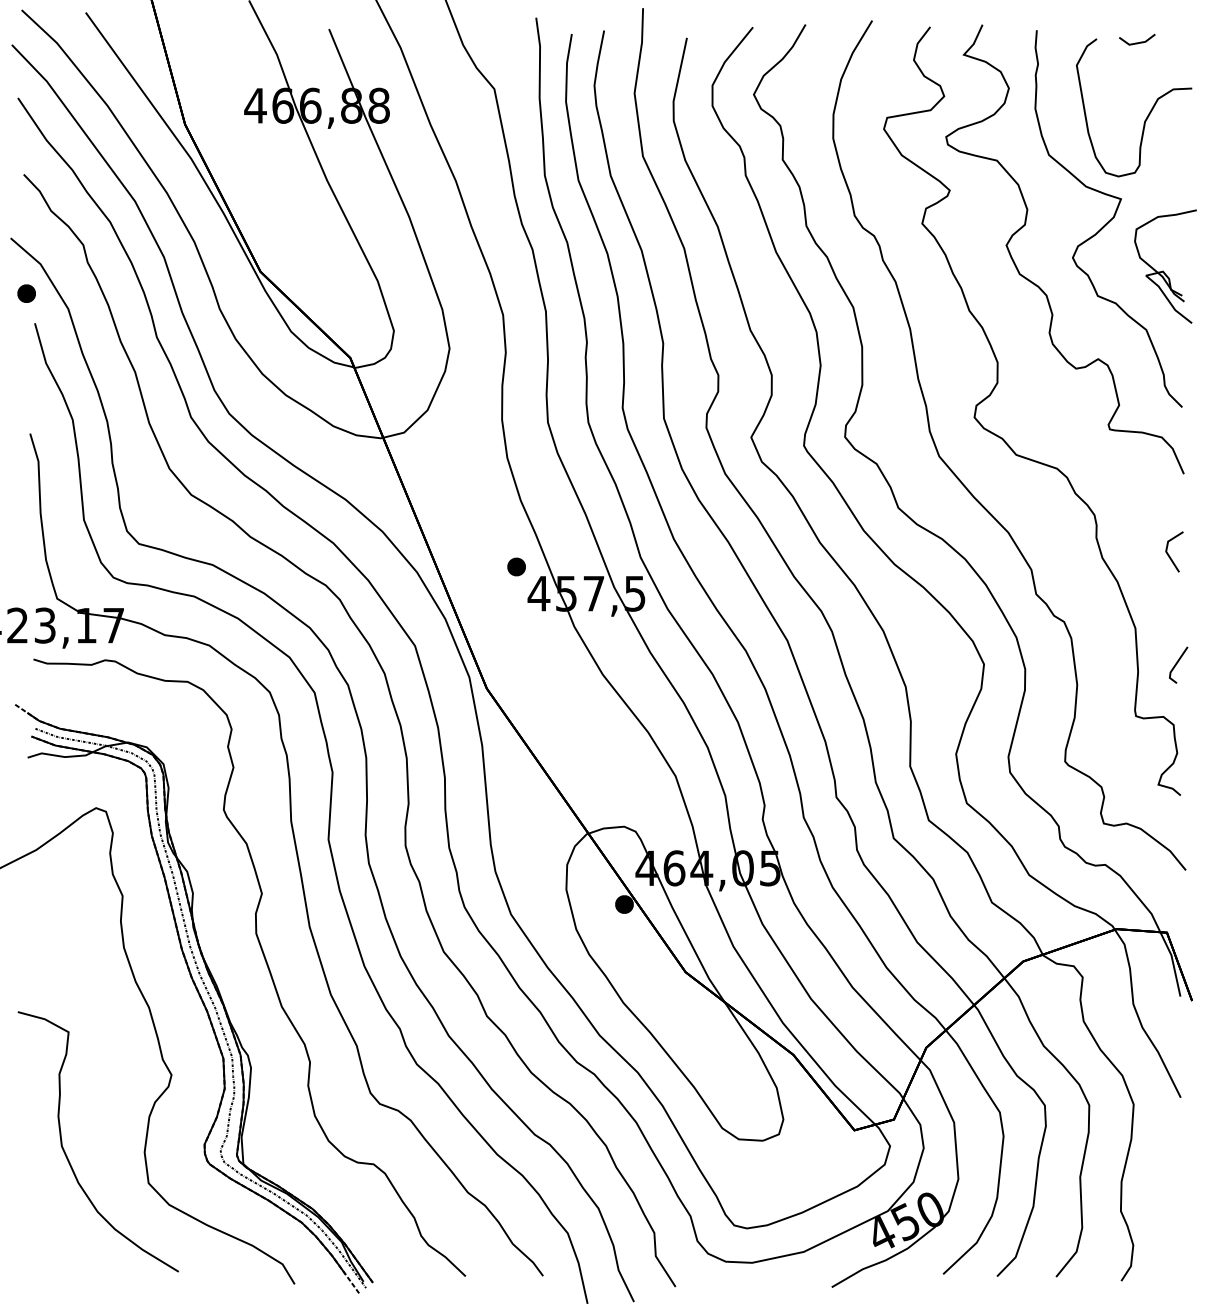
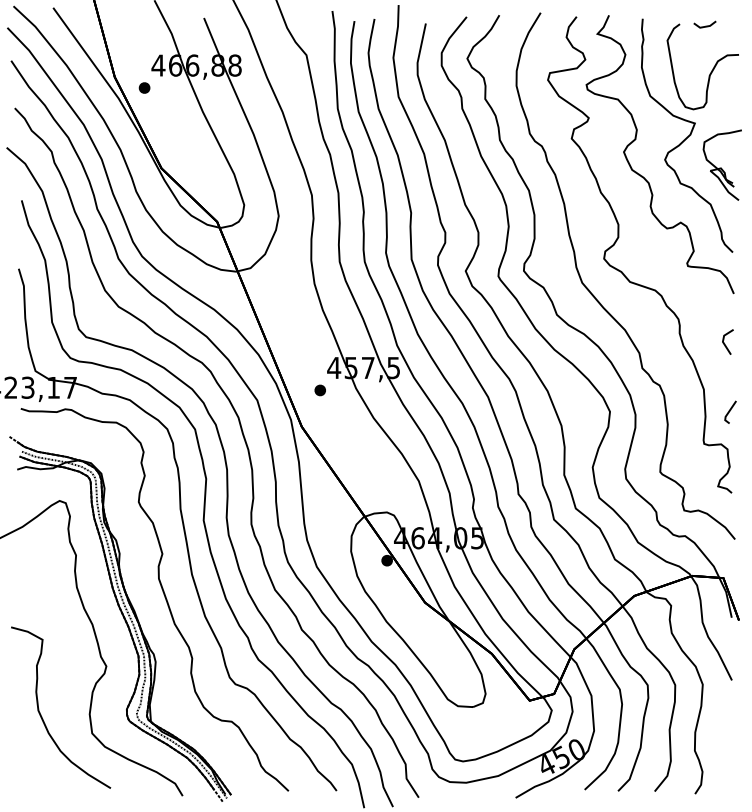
part: (26, 292) -> (144, 87), moved
part: (515, 567) -> (319, 390), moved

